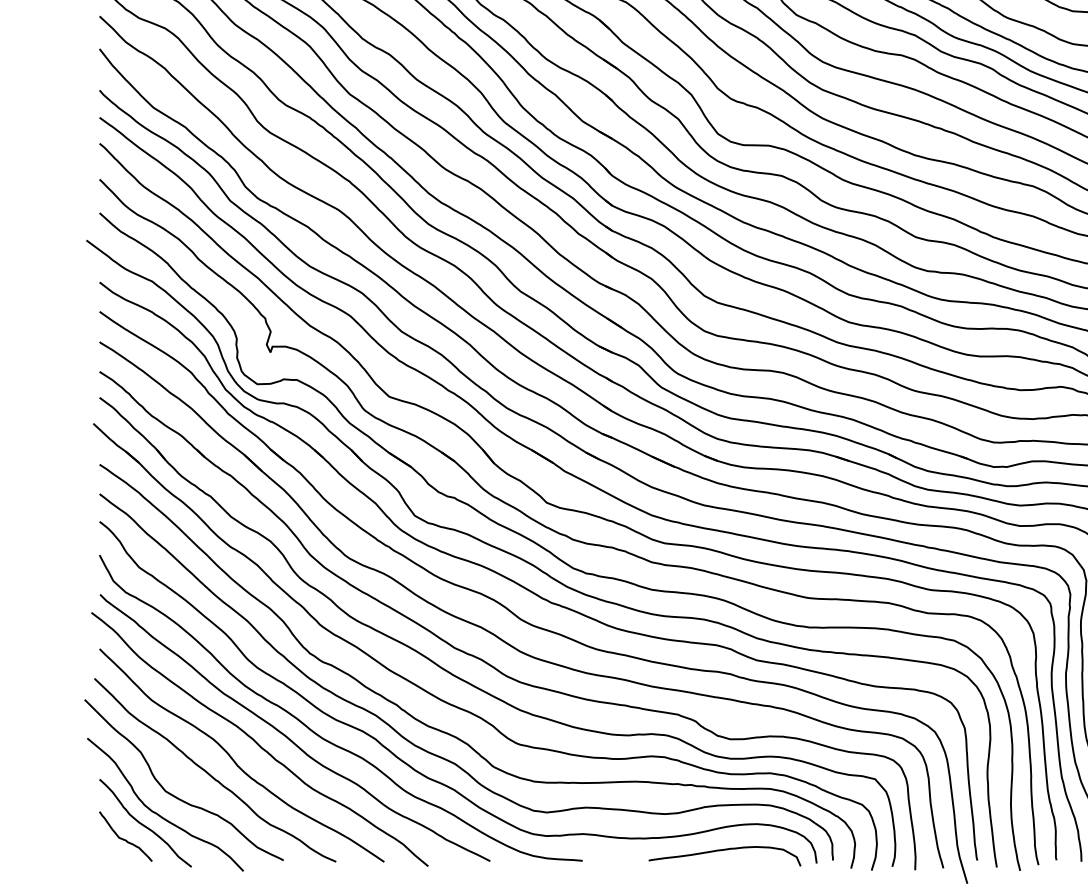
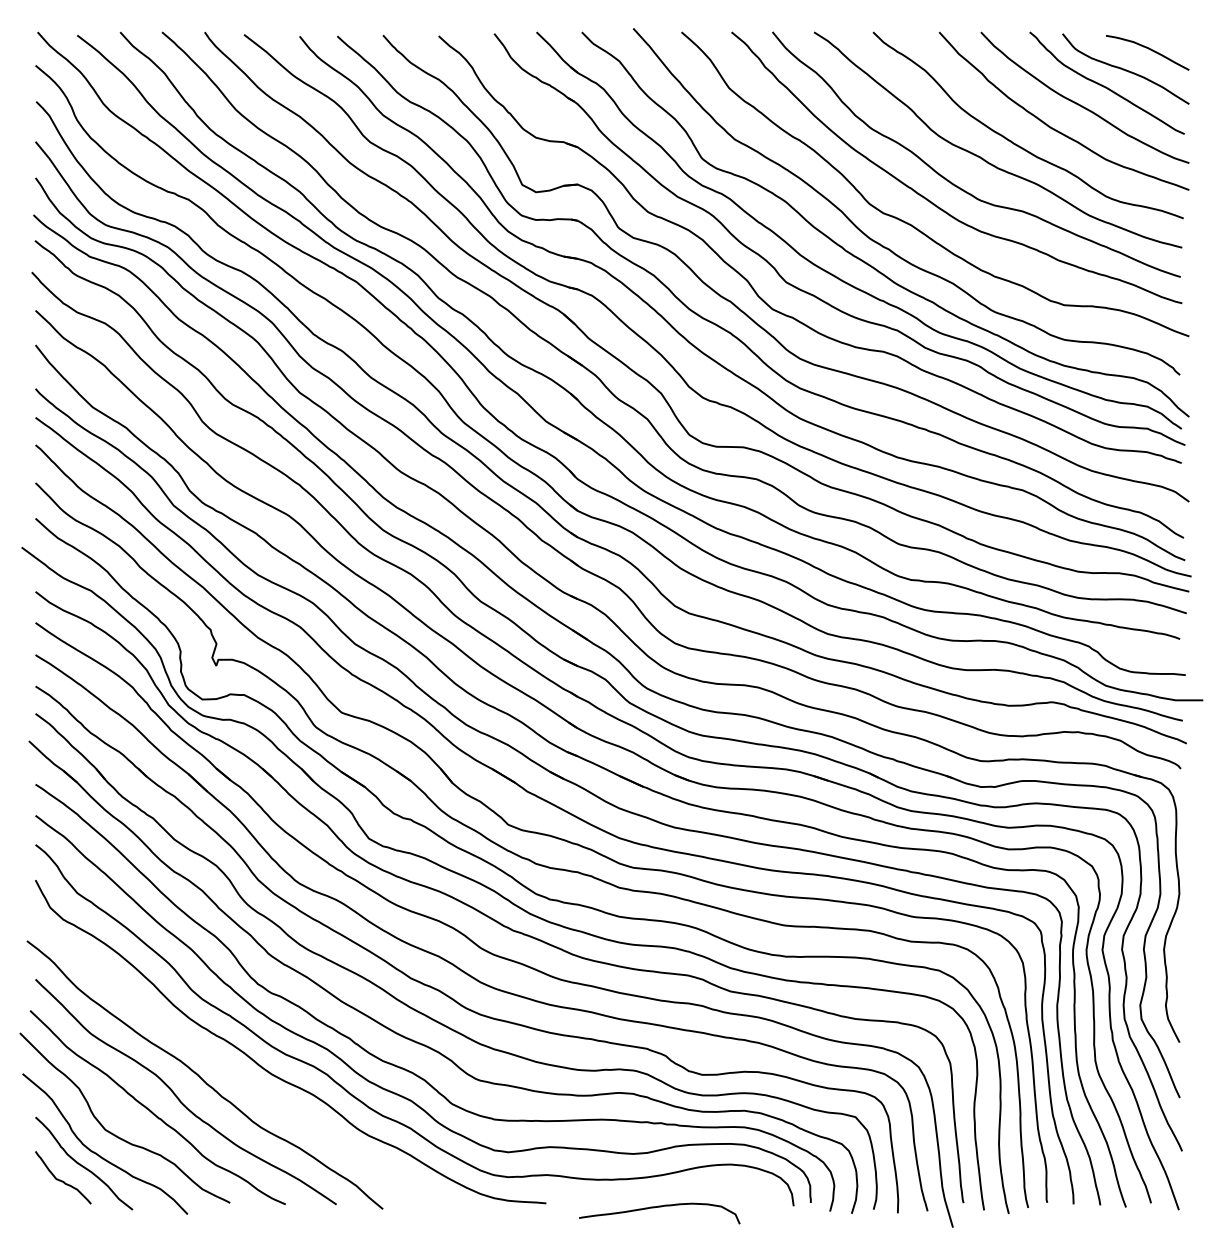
curve: (285, 735) -> (232, 1070), removed
curve: (724, 850) -> (659, 1207), moved

